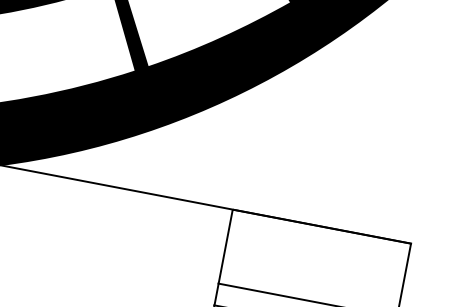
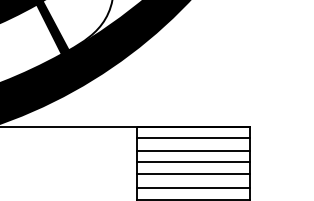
line: (318, 244) -> (193, 138), added
line: (314, 262) -> (193, 150), added
line: (311, 281) -> (193, 162), added

